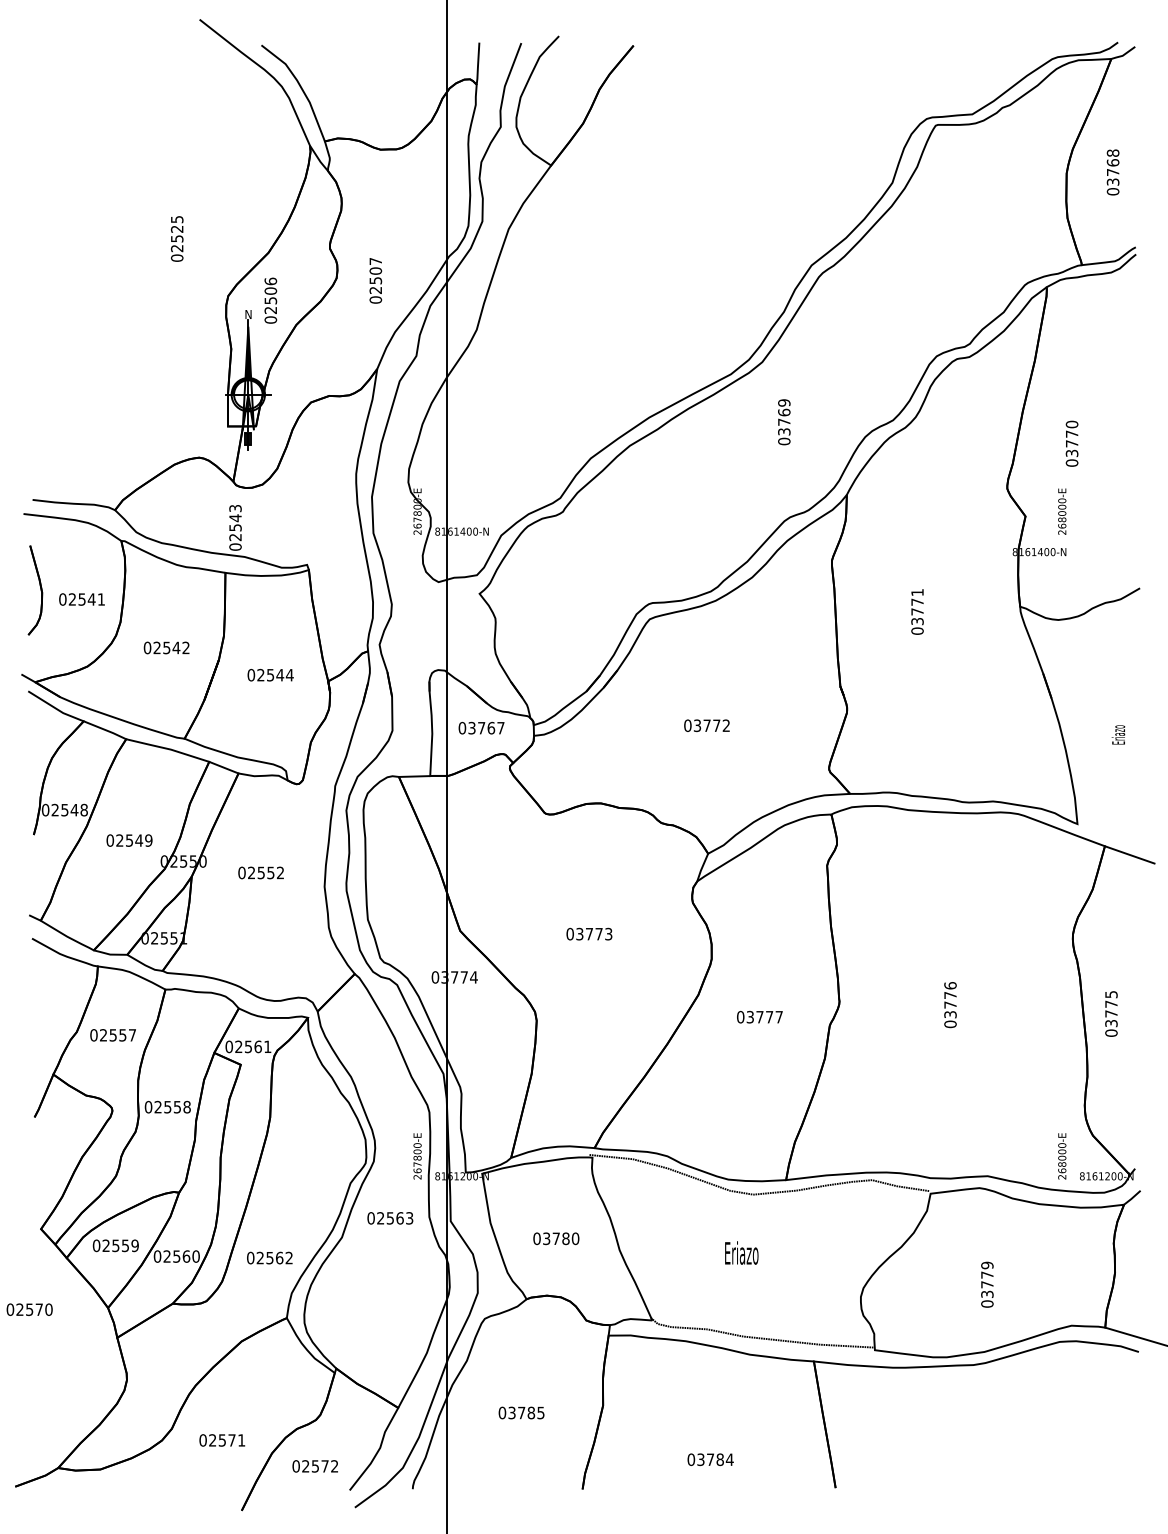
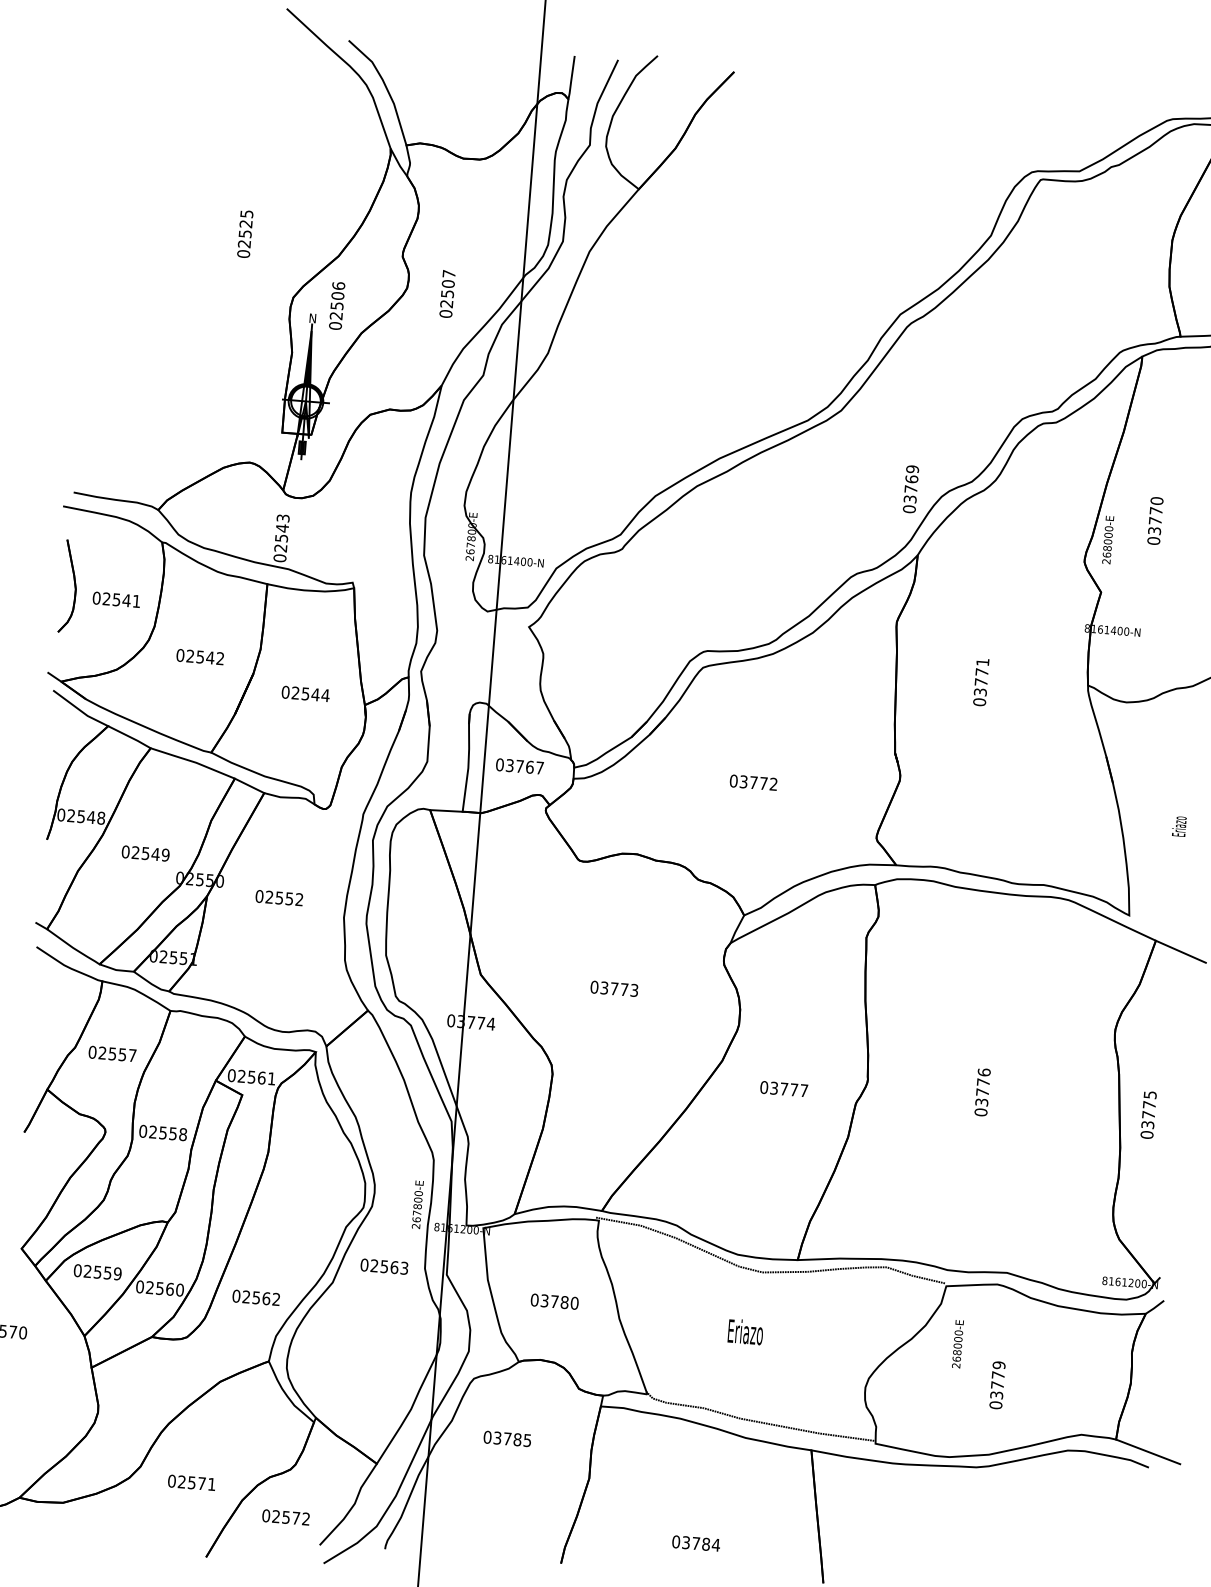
text: (784, 422) -> (911, 489), moved
text: (1062, 511) -> (1108, 539), moved
text: (1062, 1156) -> (958, 1344), moved
text: (521, 1412) -> (507, 1438), moved

